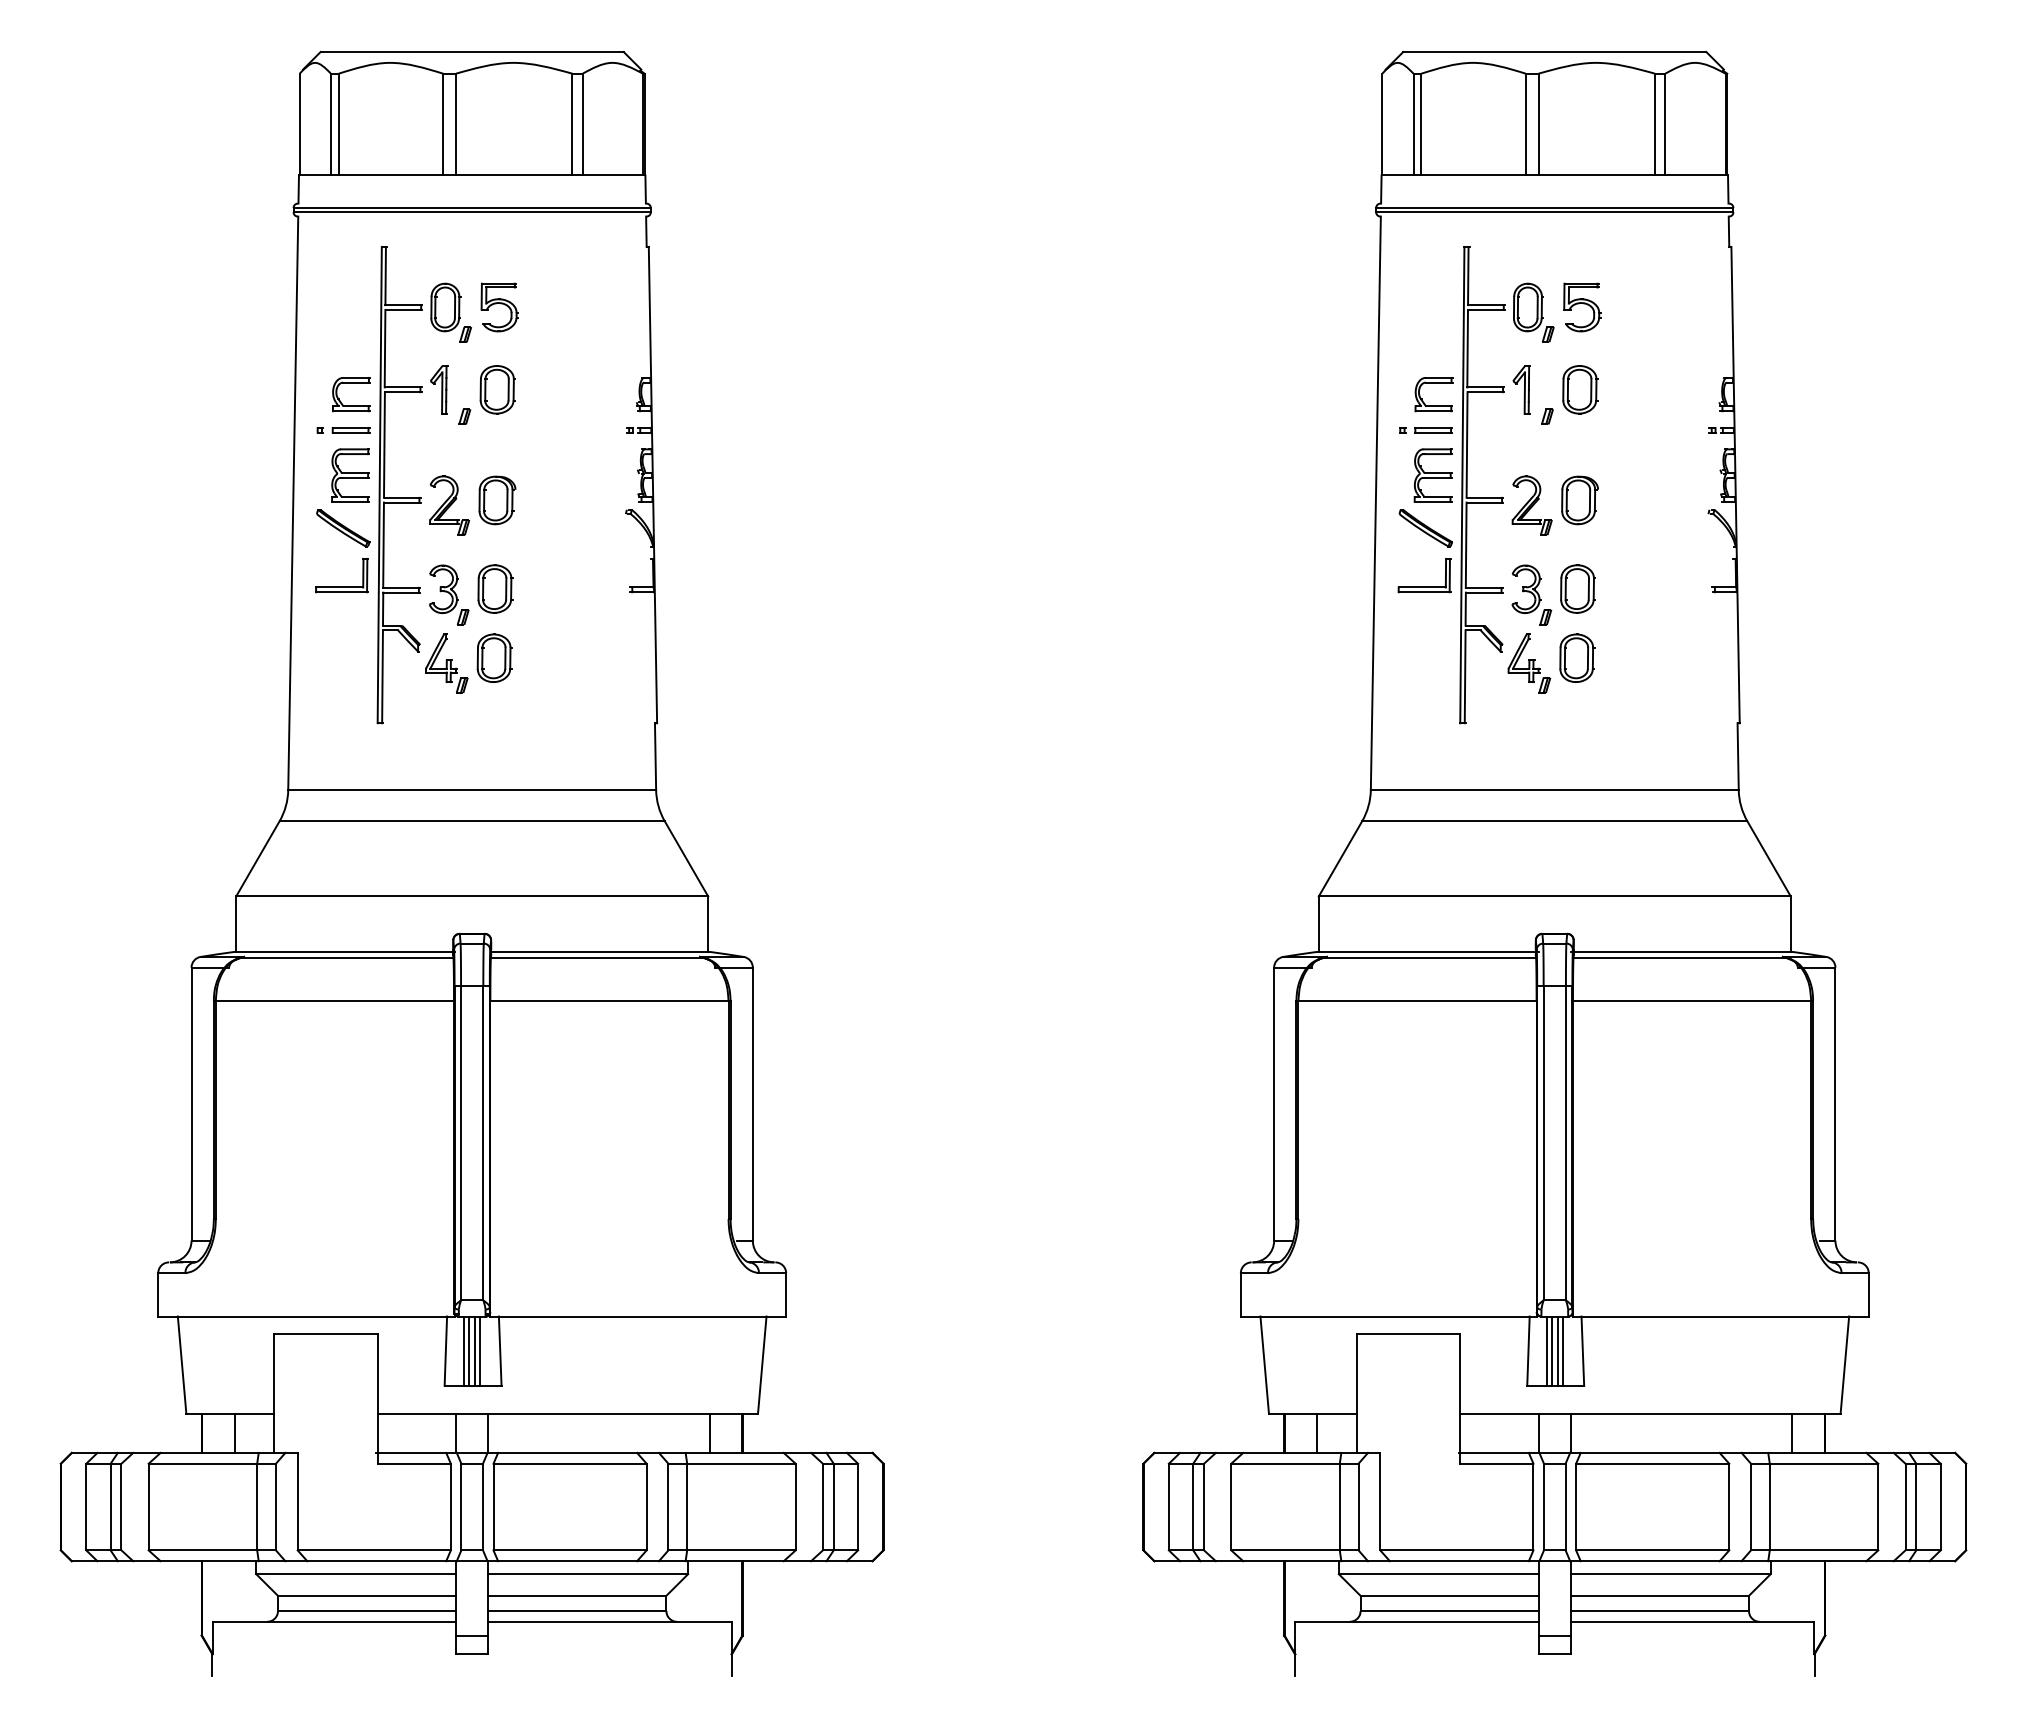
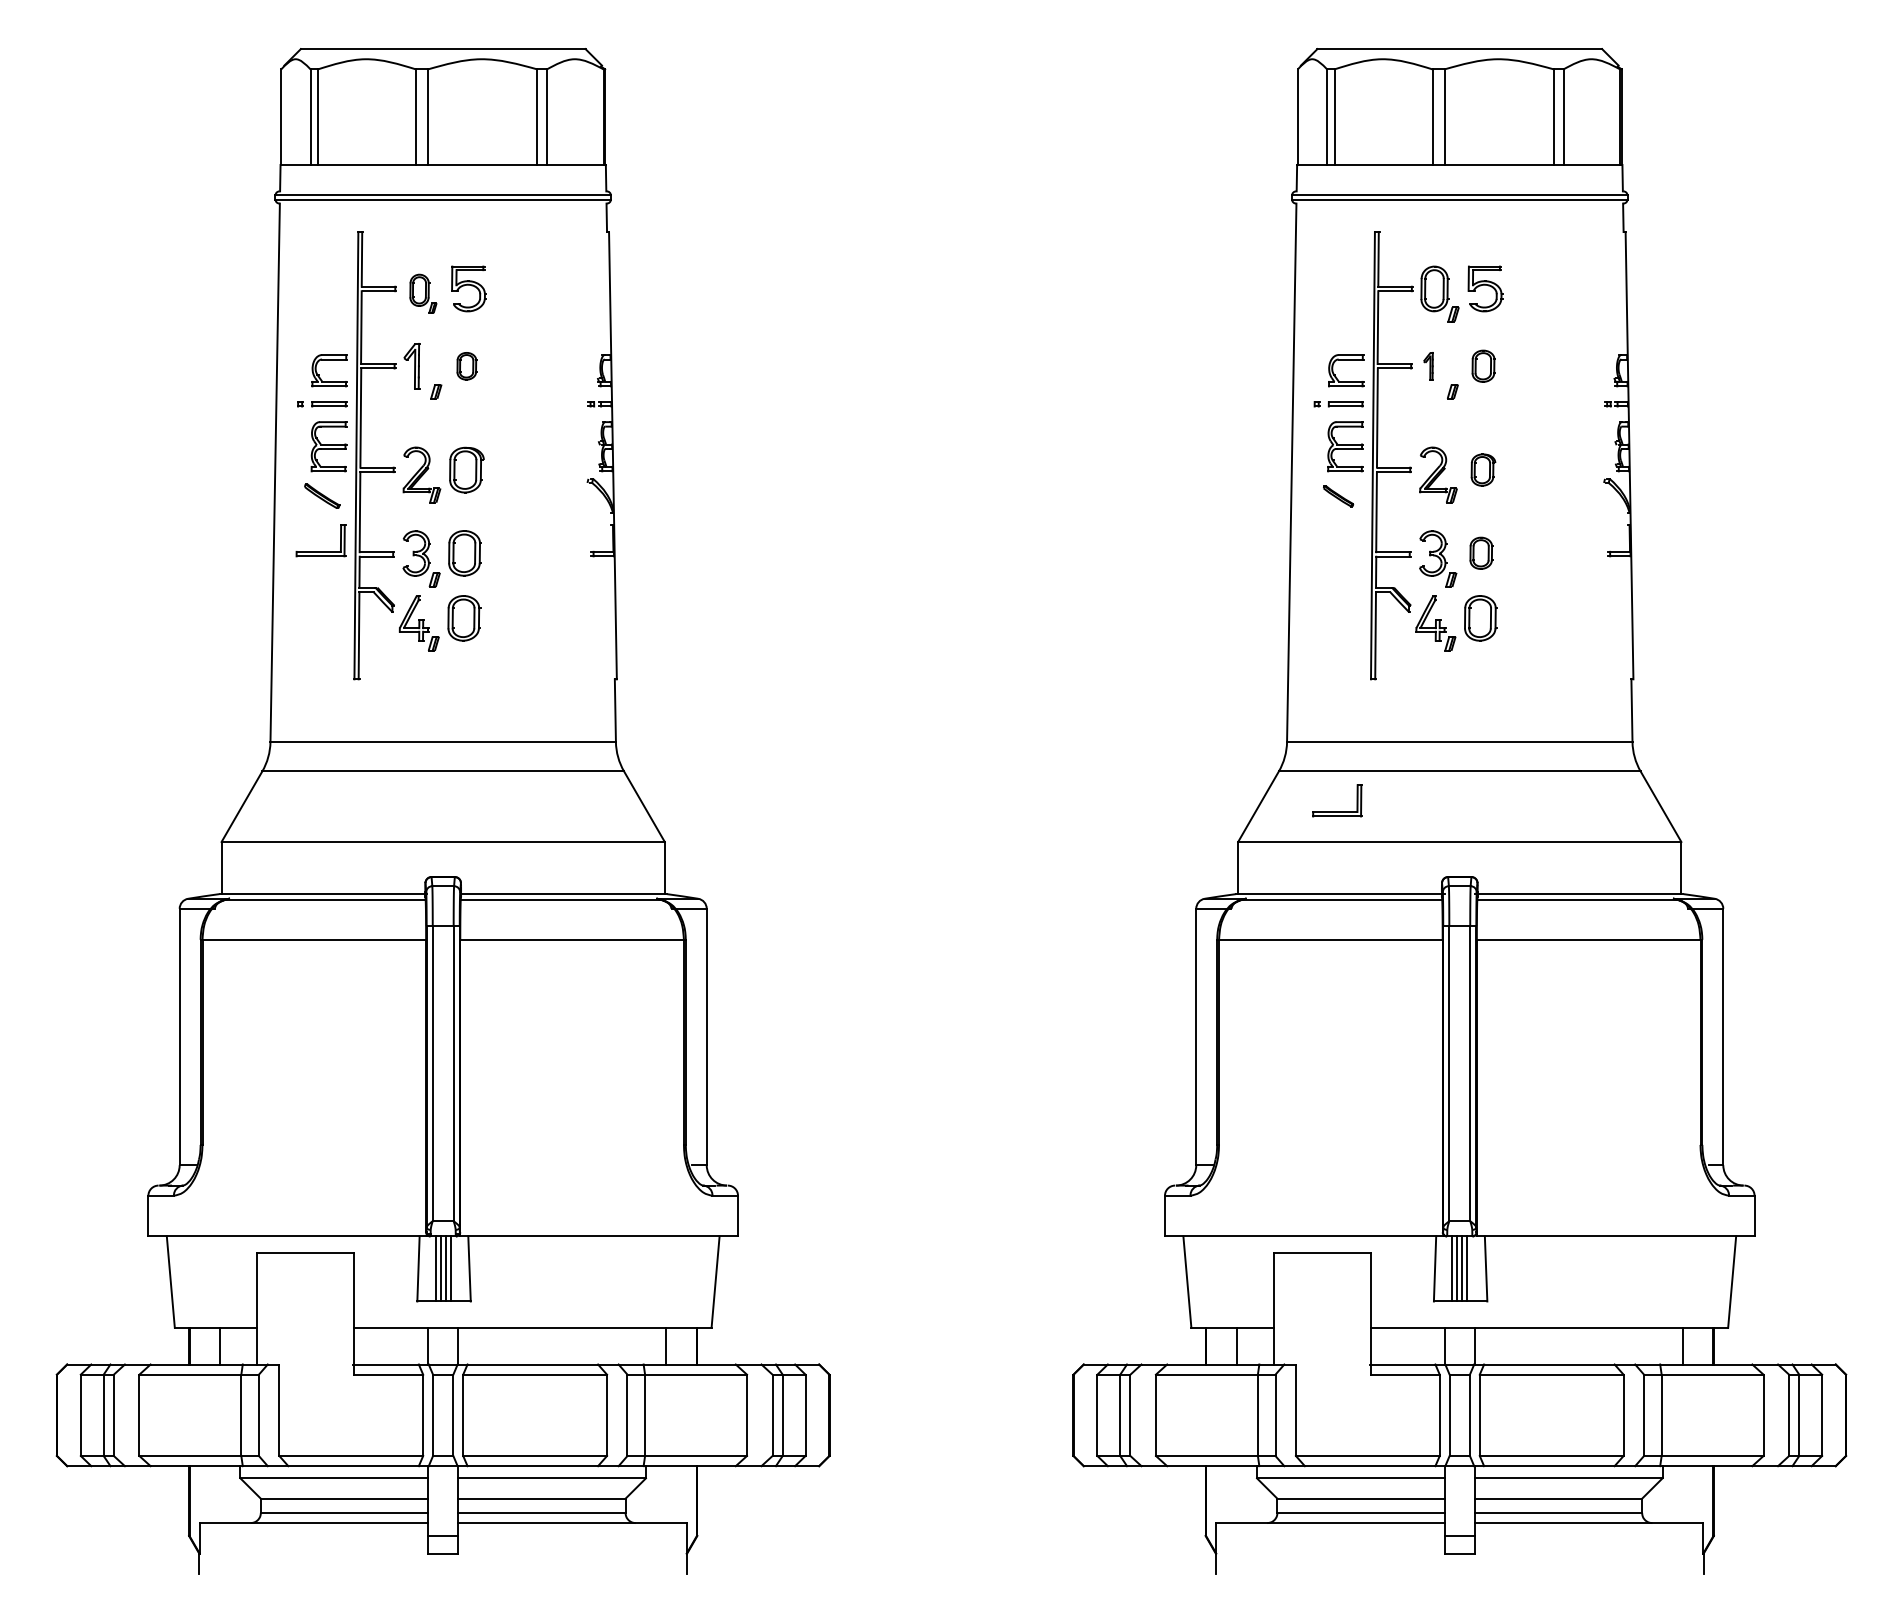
part: (450, 312) -> (422, 293), size x0.7
part: (497, 389) -> (466, 365), size x0.6
part: (1521, 389) -> (1428, 365), size x0.6
part: (1580, 389) -> (1483, 365), size x0.7
part: (1579, 500) -> (1482, 470), size x0.7
part: (343, 528) -> (322, 496), size x0.7
part: (1425, 528) -> (1338, 496), size x0.6
part: (1424, 586) -> (1337, 811), moved
part: (1577, 588) -> (1481, 552), size x0.7

